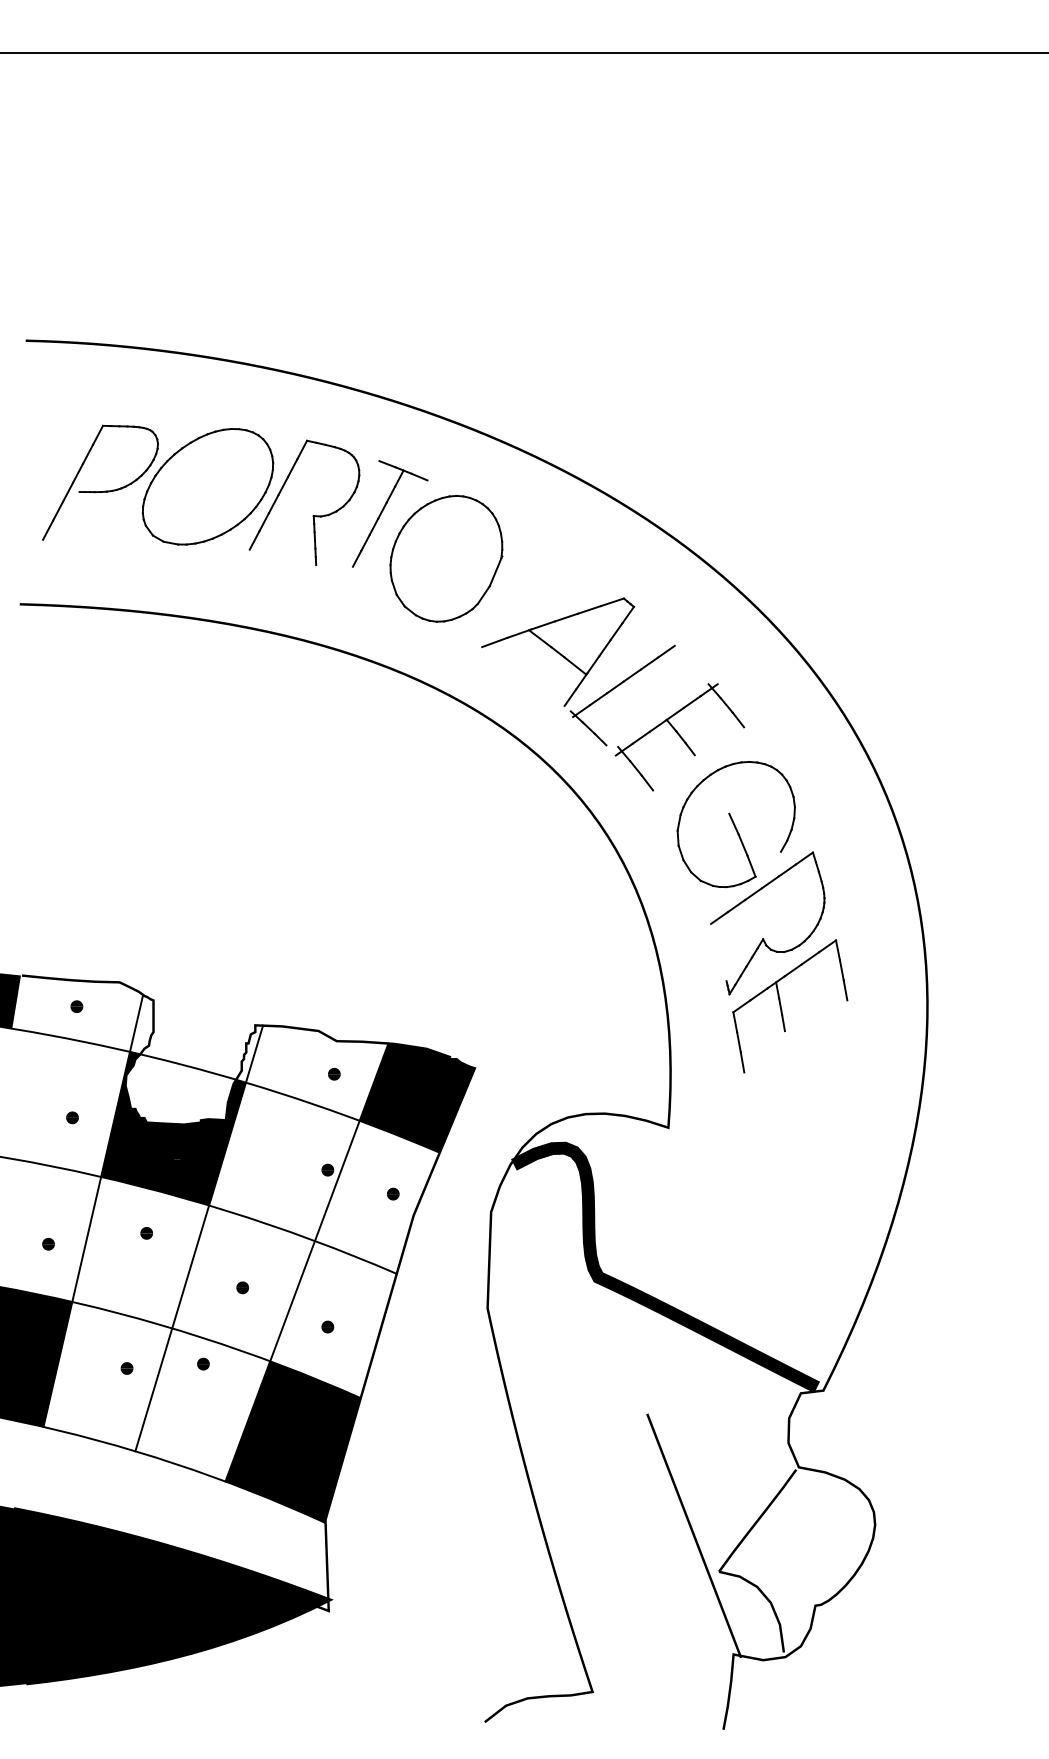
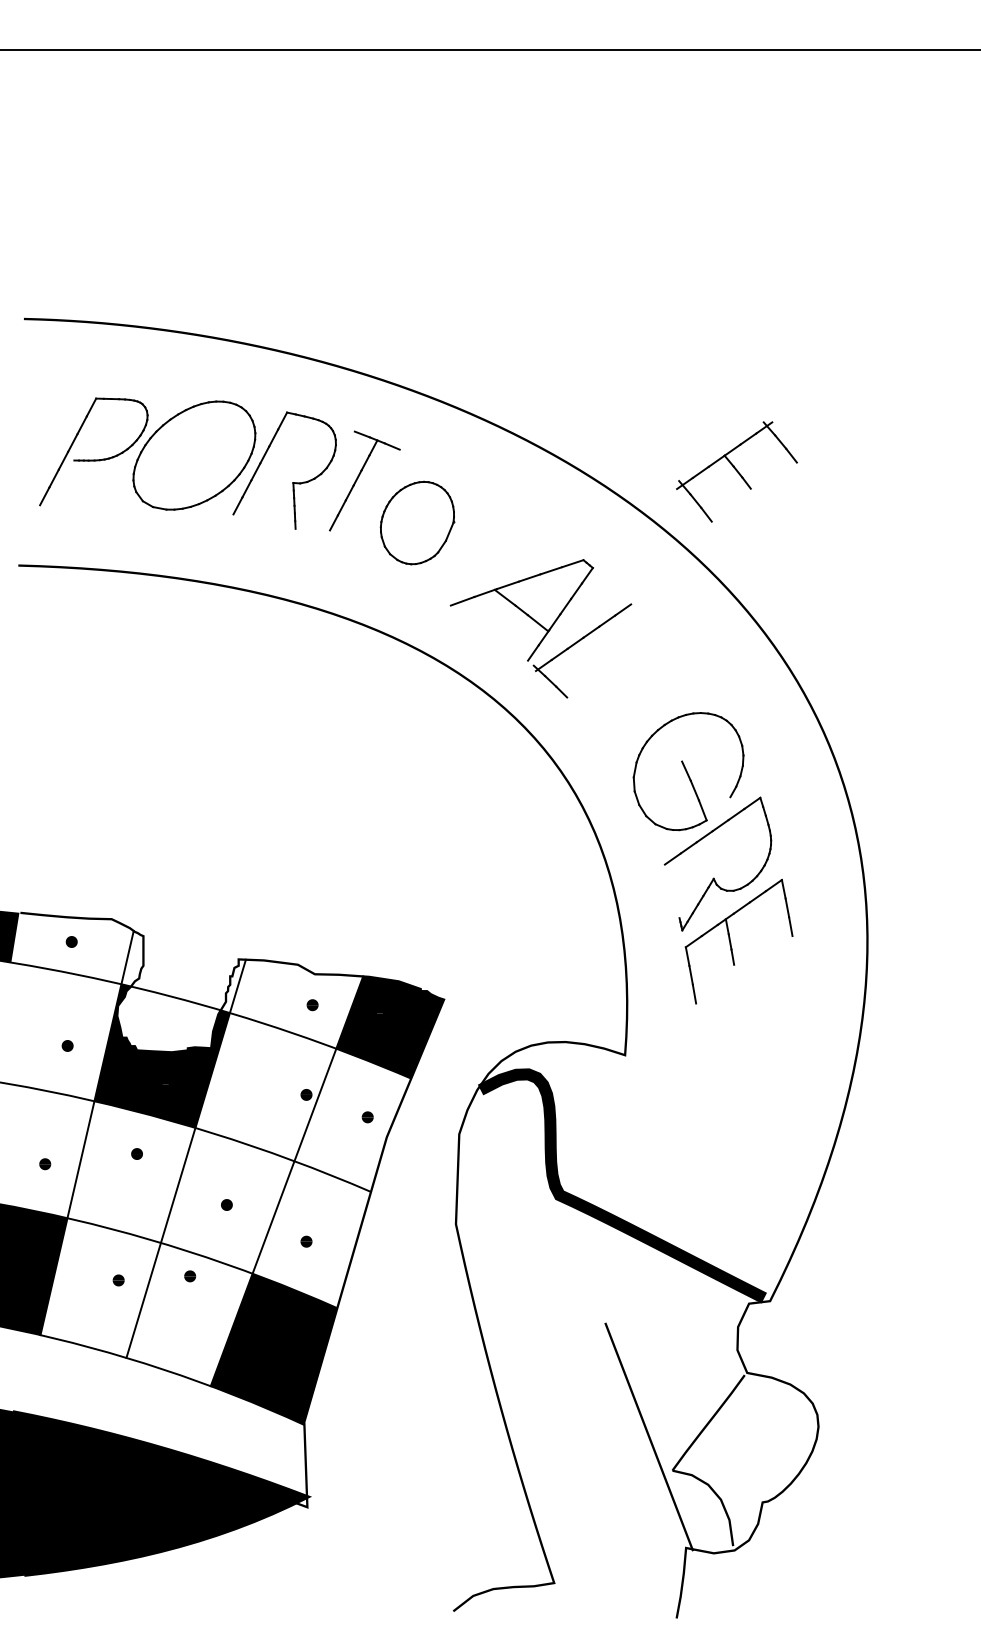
part: (446, 558) -> (417, 522), size x0.7
part: (679, 737) -> (736, 472), moved

